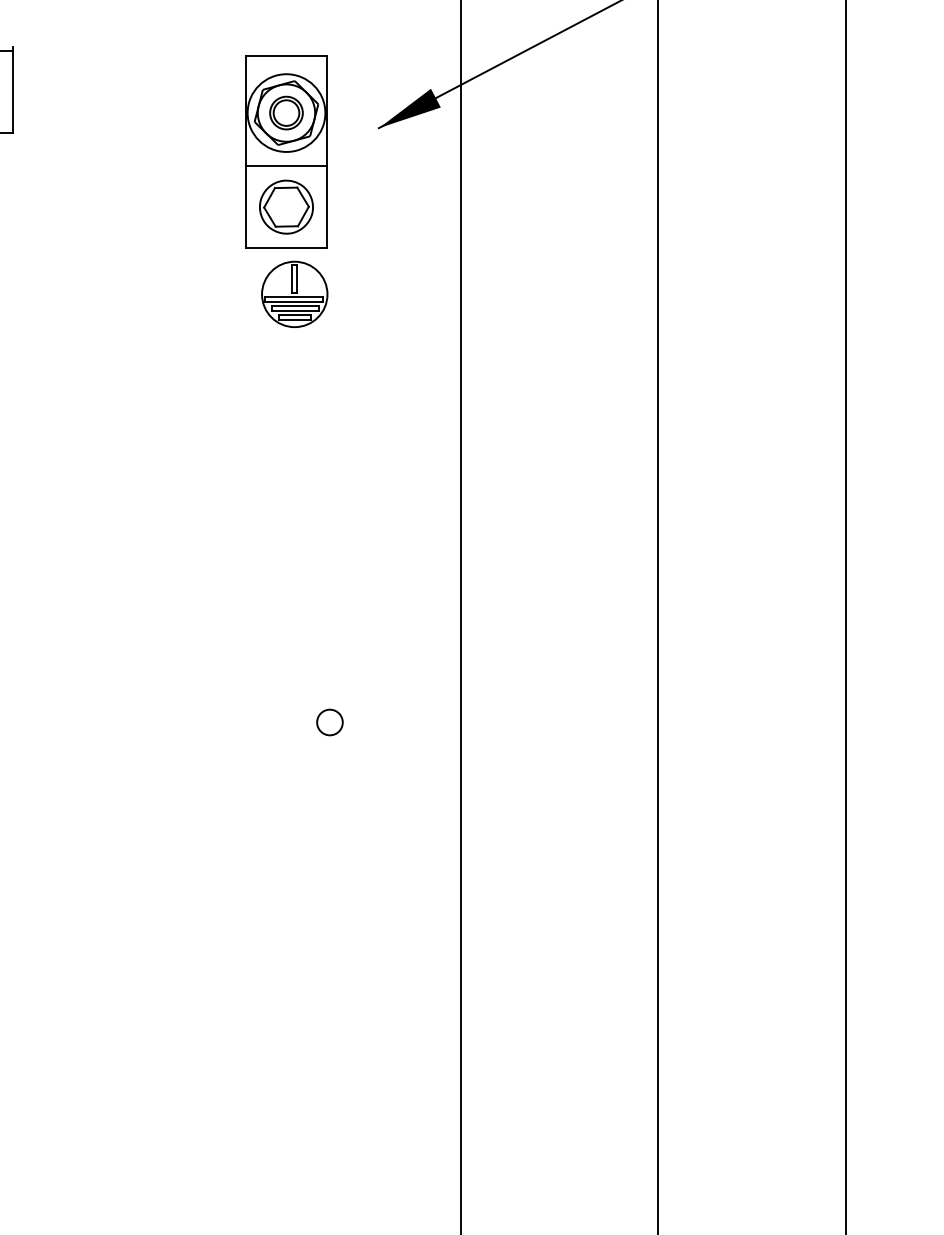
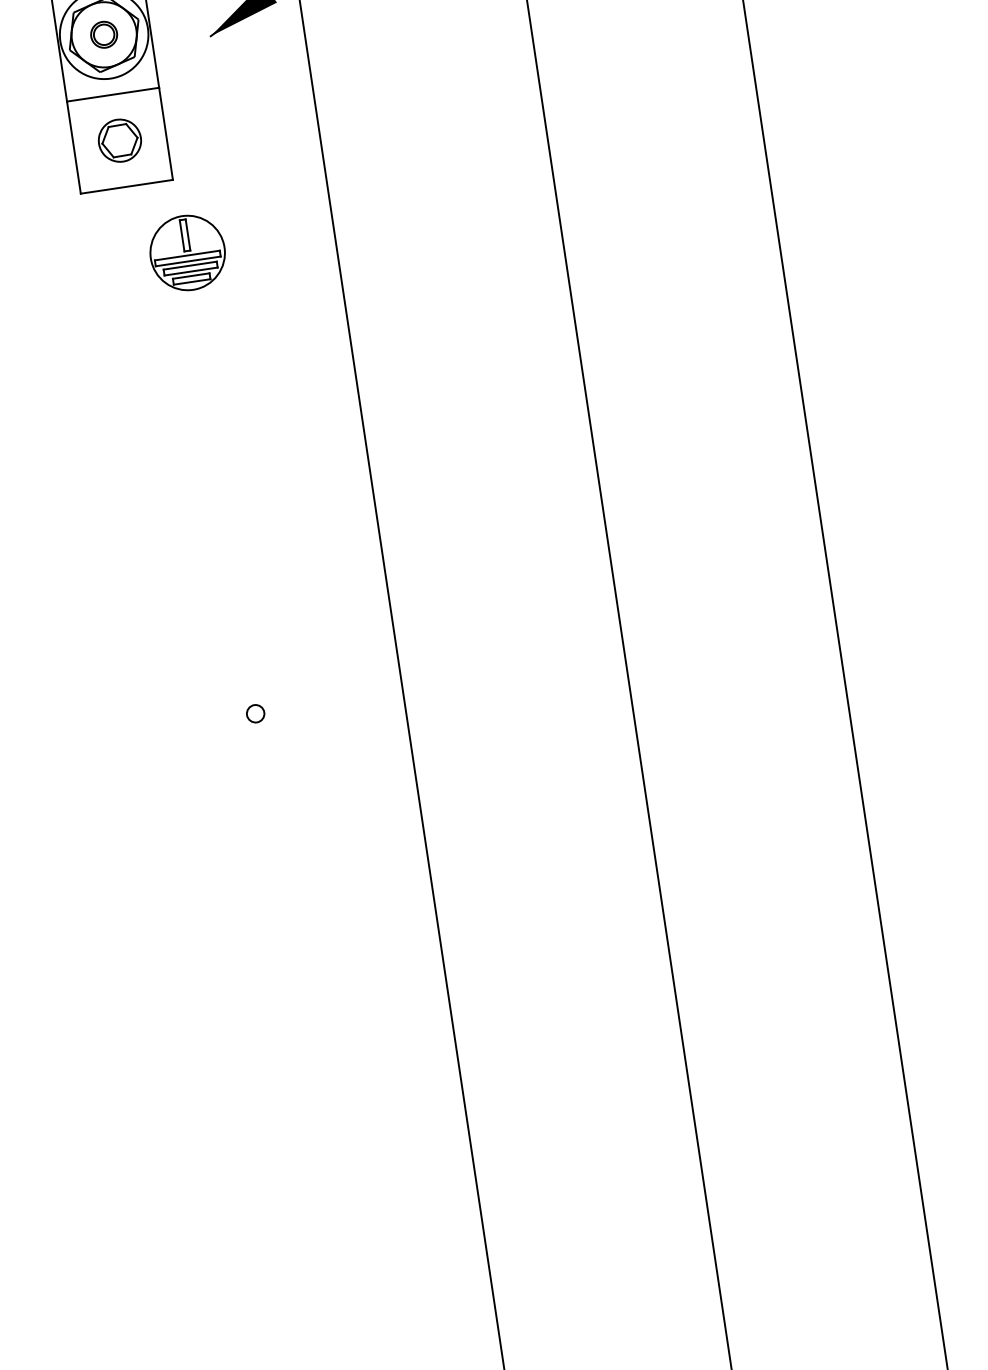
part: (286, 112) -> (104, 34), size x0.7
part: (286, 206) -> (119, 140), size x0.7
part: (294, 293) -> (187, 251), moved
circle: (329, 722) -> (255, 713), size x0.6

